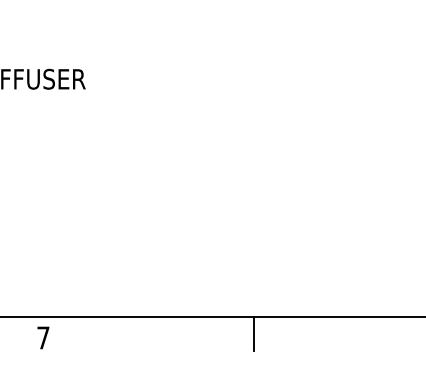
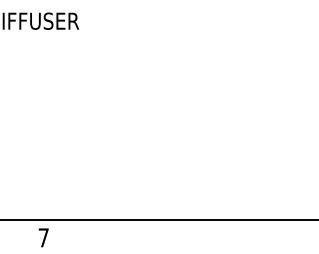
line: (254, 334) -> (220, 234), removed

